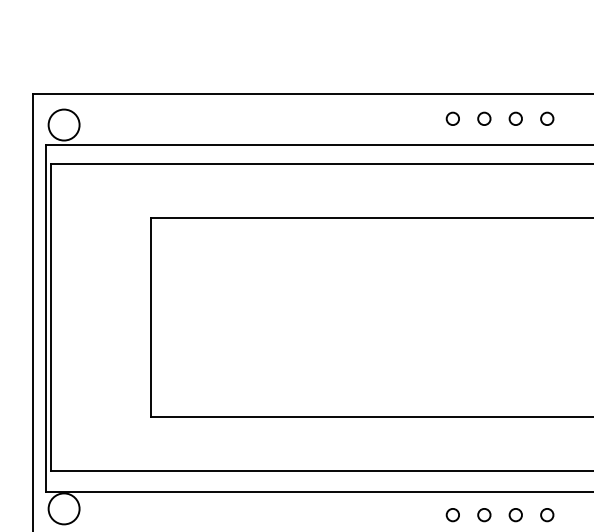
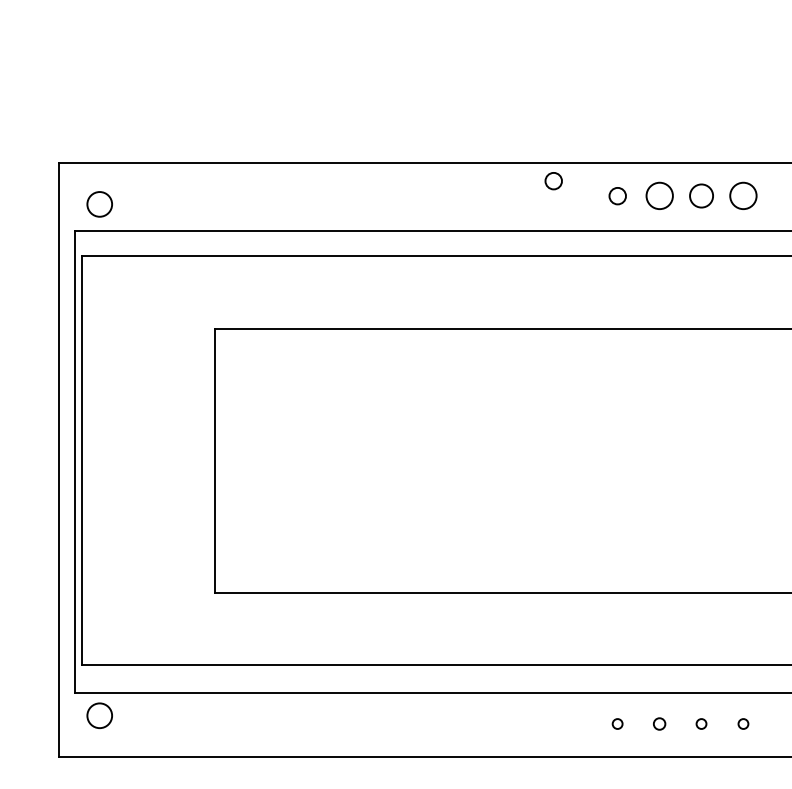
circle: (404, 107) -> (553, 181), added
circle: (484, 119) -> (659, 196), size x1.6
circle: (515, 119) -> (701, 196), size x1.4
circle: (547, 119) -> (743, 196), size x1.6
circle: (63, 125) -> (99, 204), size x0.6
circle: (63, 508) -> (99, 715), size x0.6
circle: (452, 514) -> (617, 723), size x0.6
circle: (484, 514) -> (659, 723), size x0.7
circle: (515, 514) -> (701, 723), size x0.6
circle: (547, 514) -> (743, 723), size x0.6

